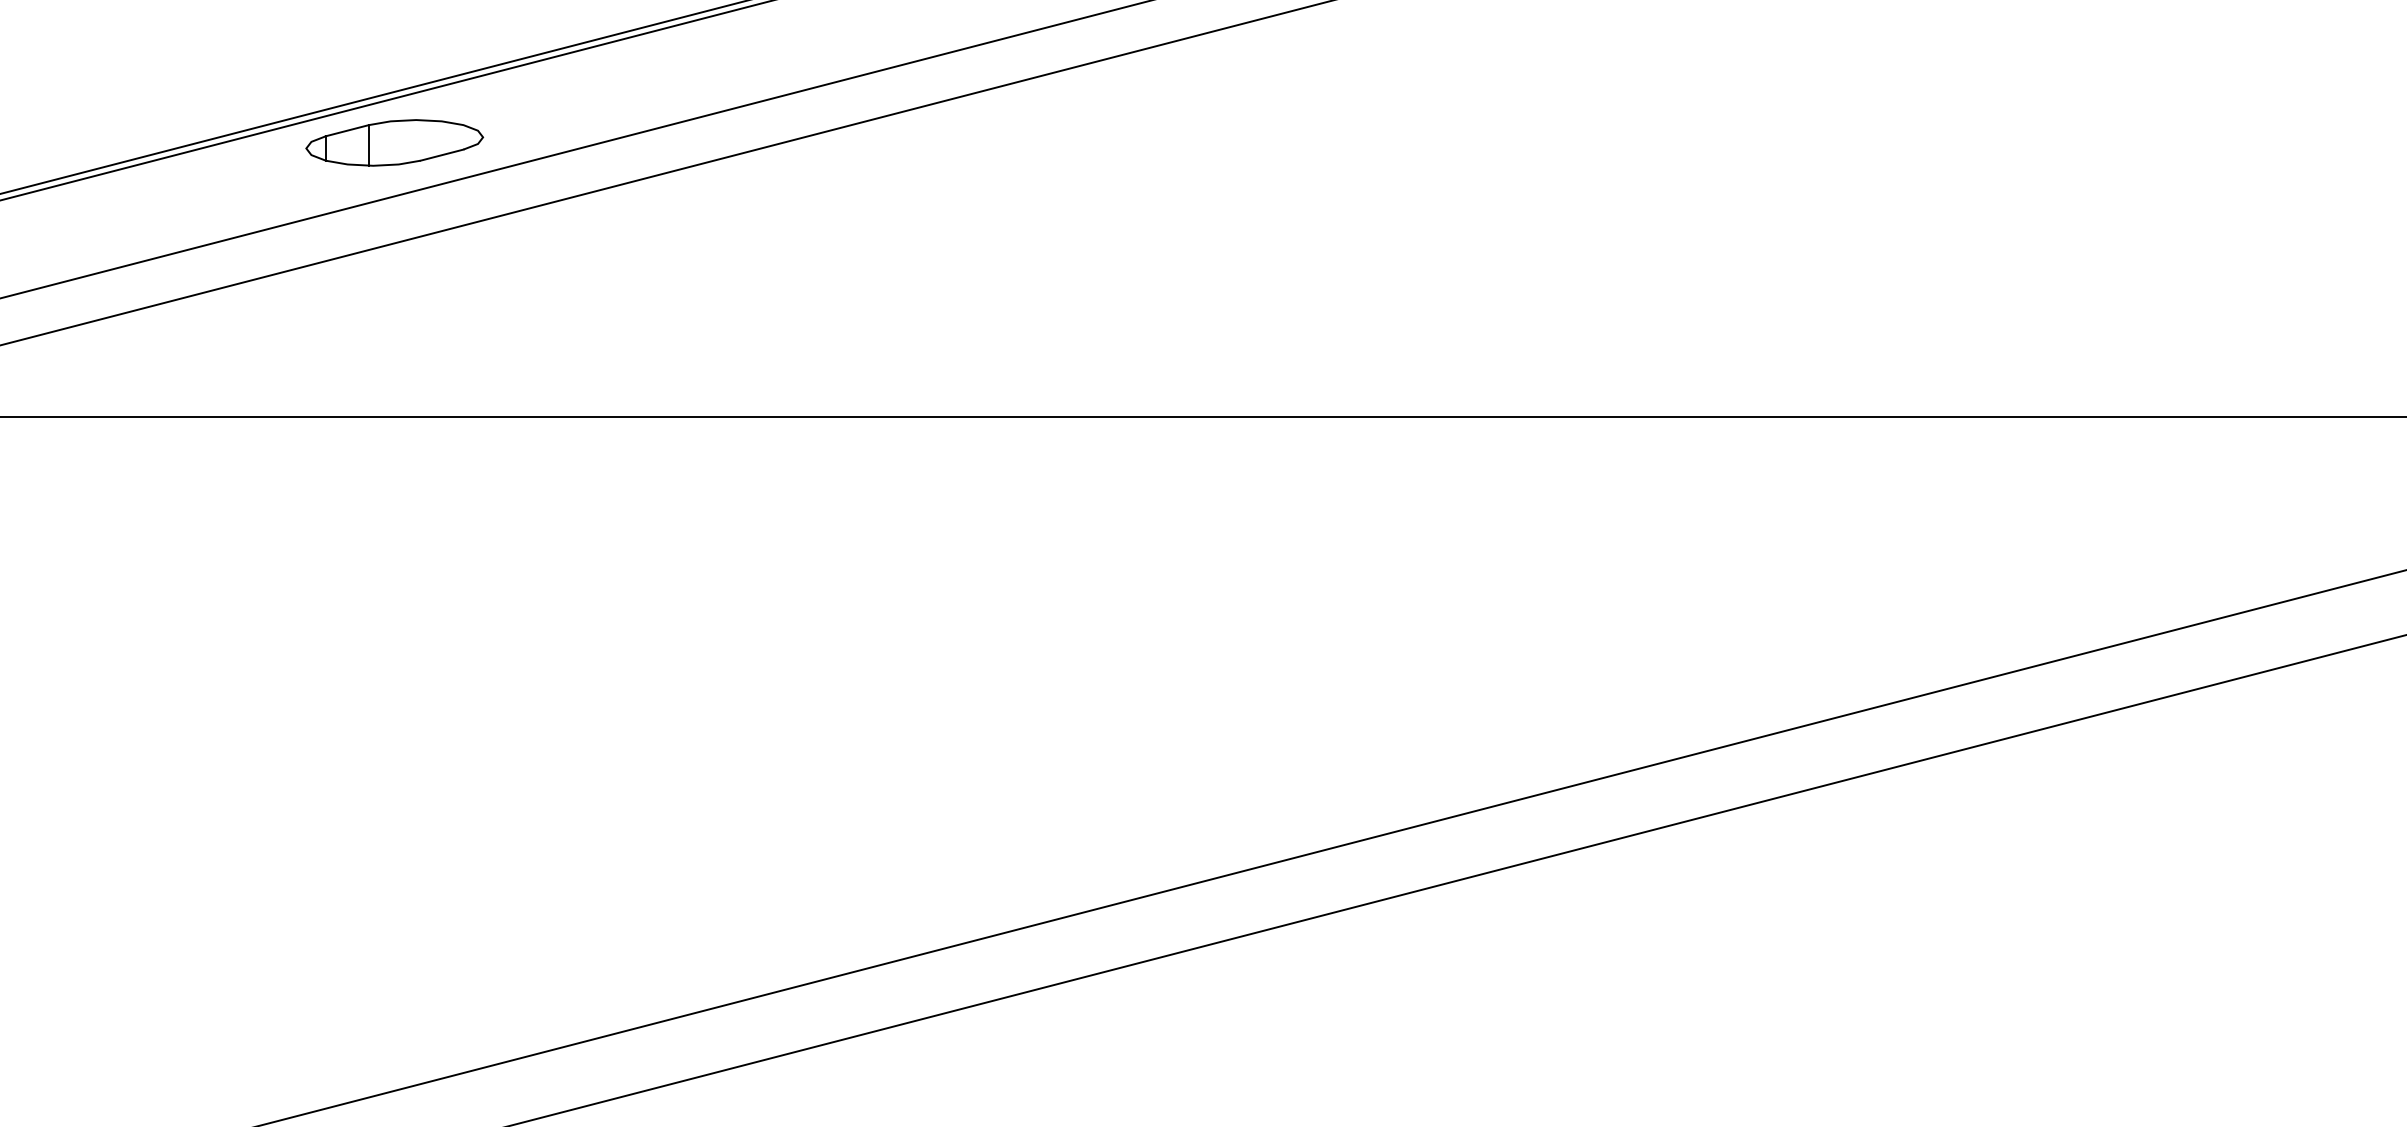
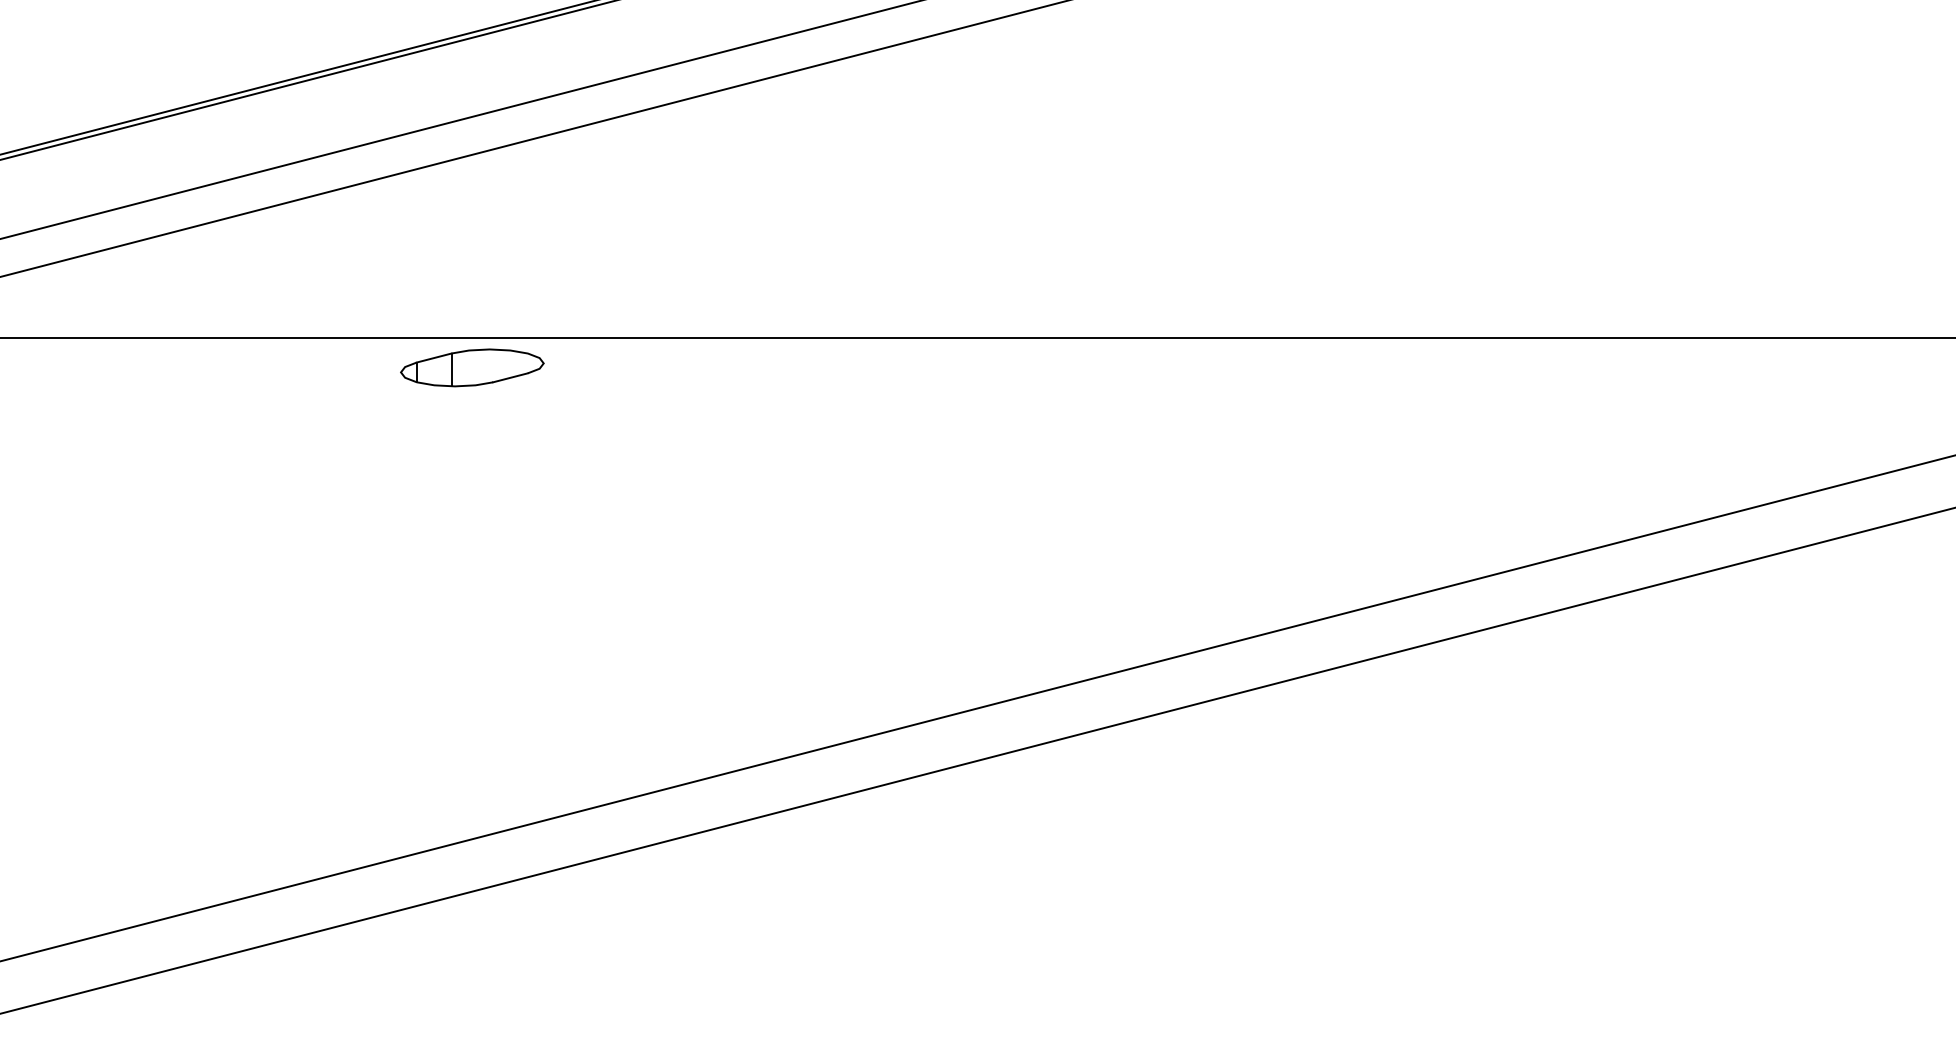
part: (394, 142) -> (472, 367), moved

